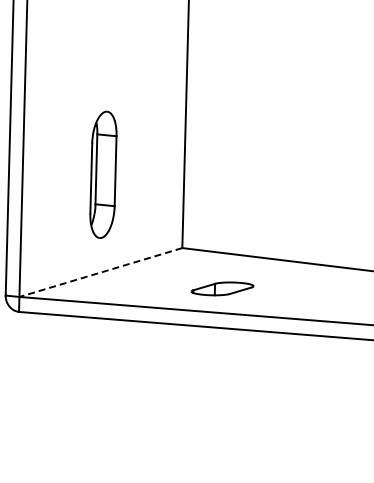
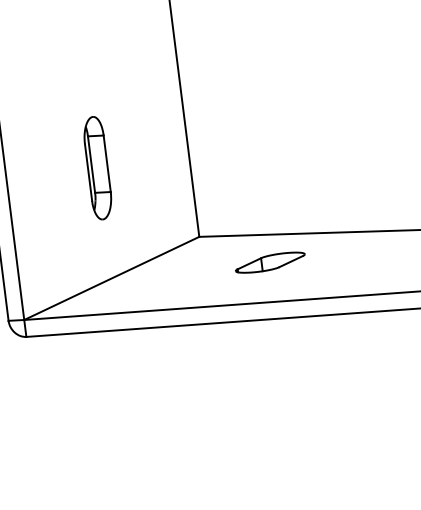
part: (103, 175) -> (98, 168), size x0.71
line: (100, 272) -> (111, 278), dashed -> solid
part: (222, 288) -> (270, 262), moved

